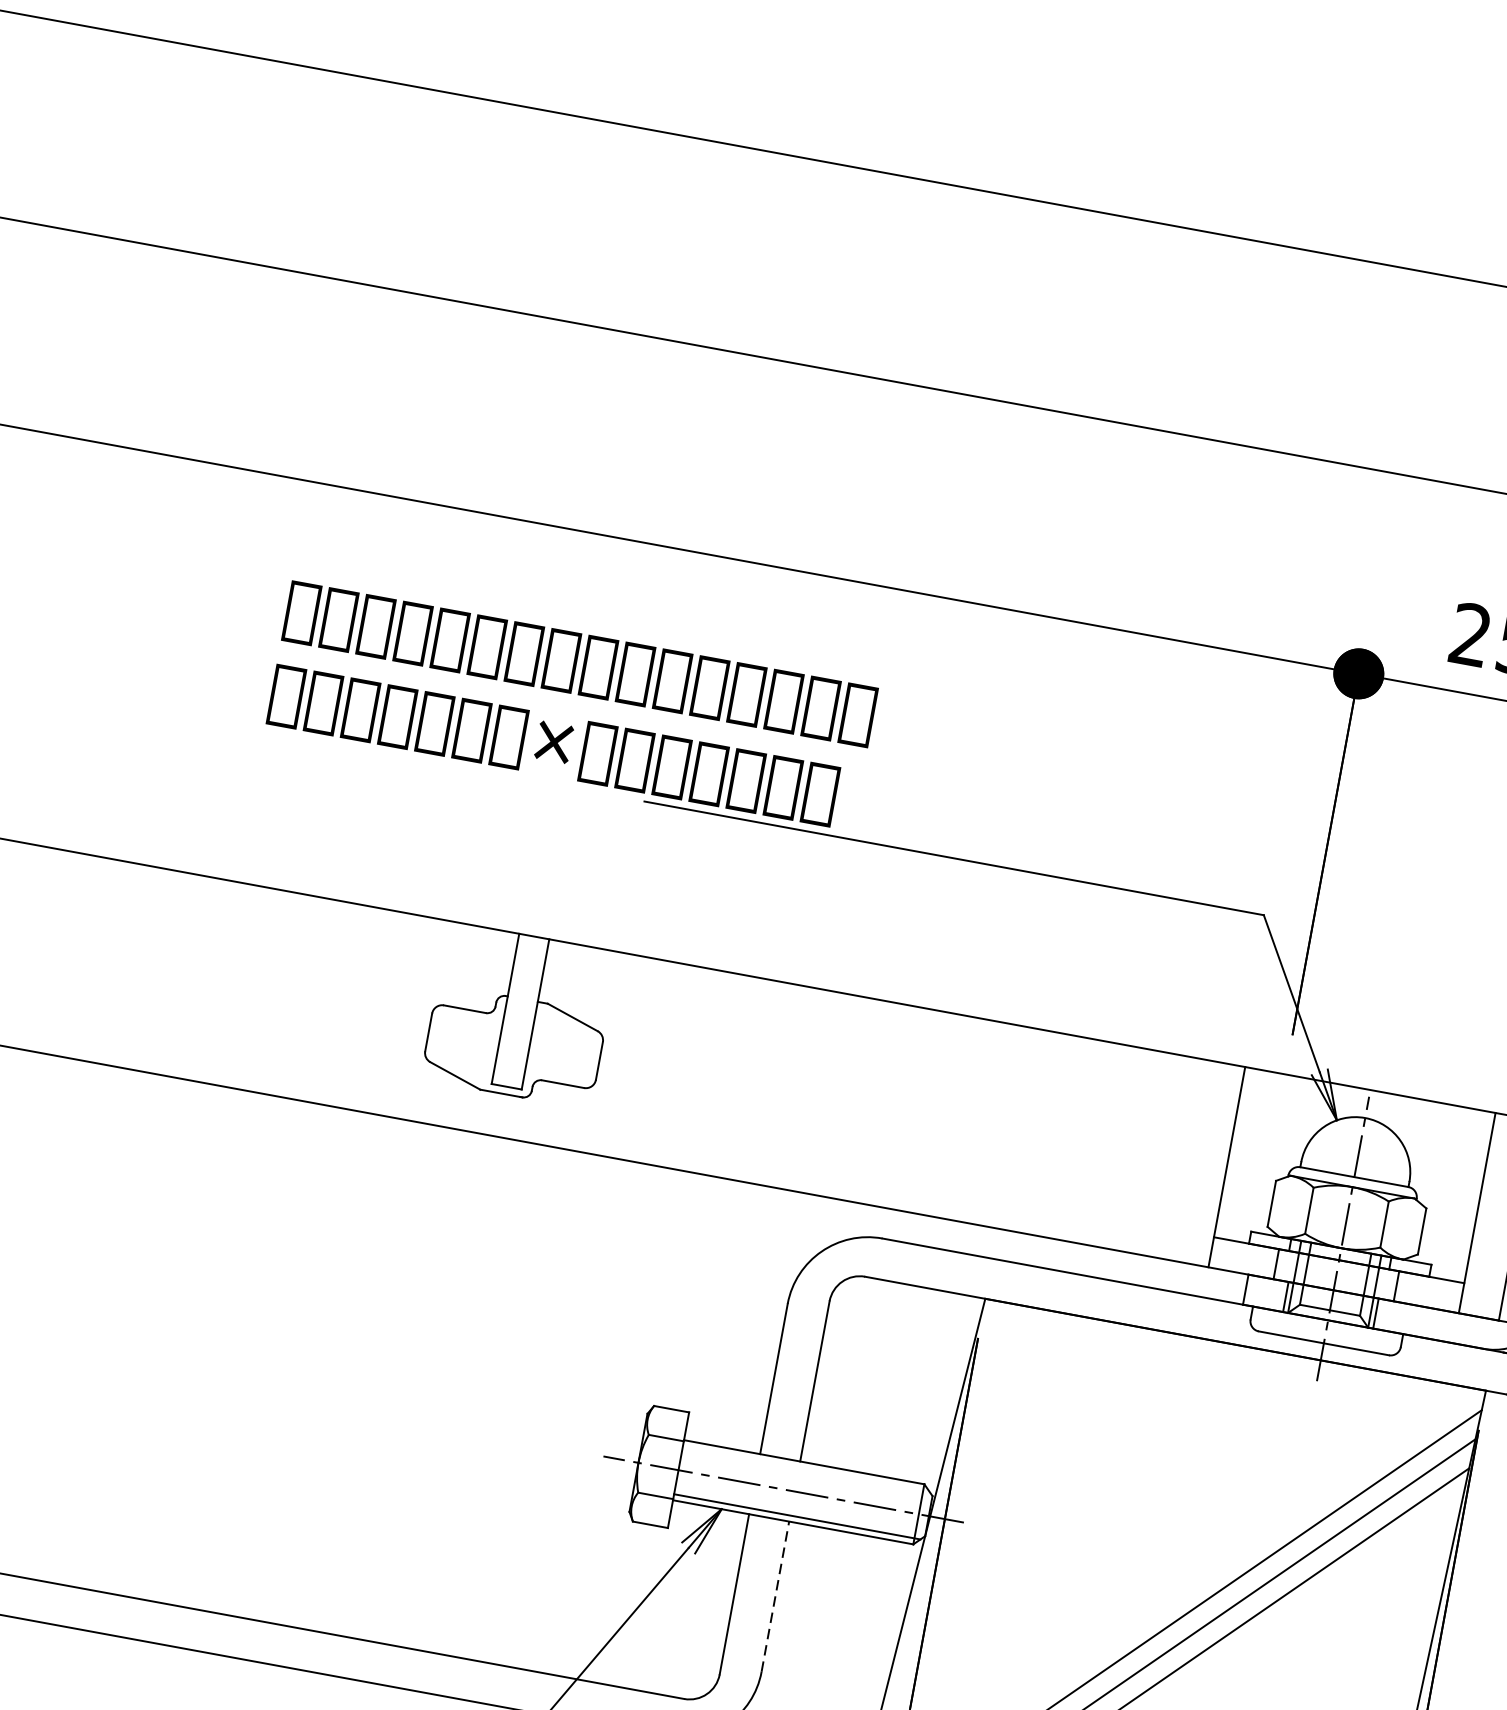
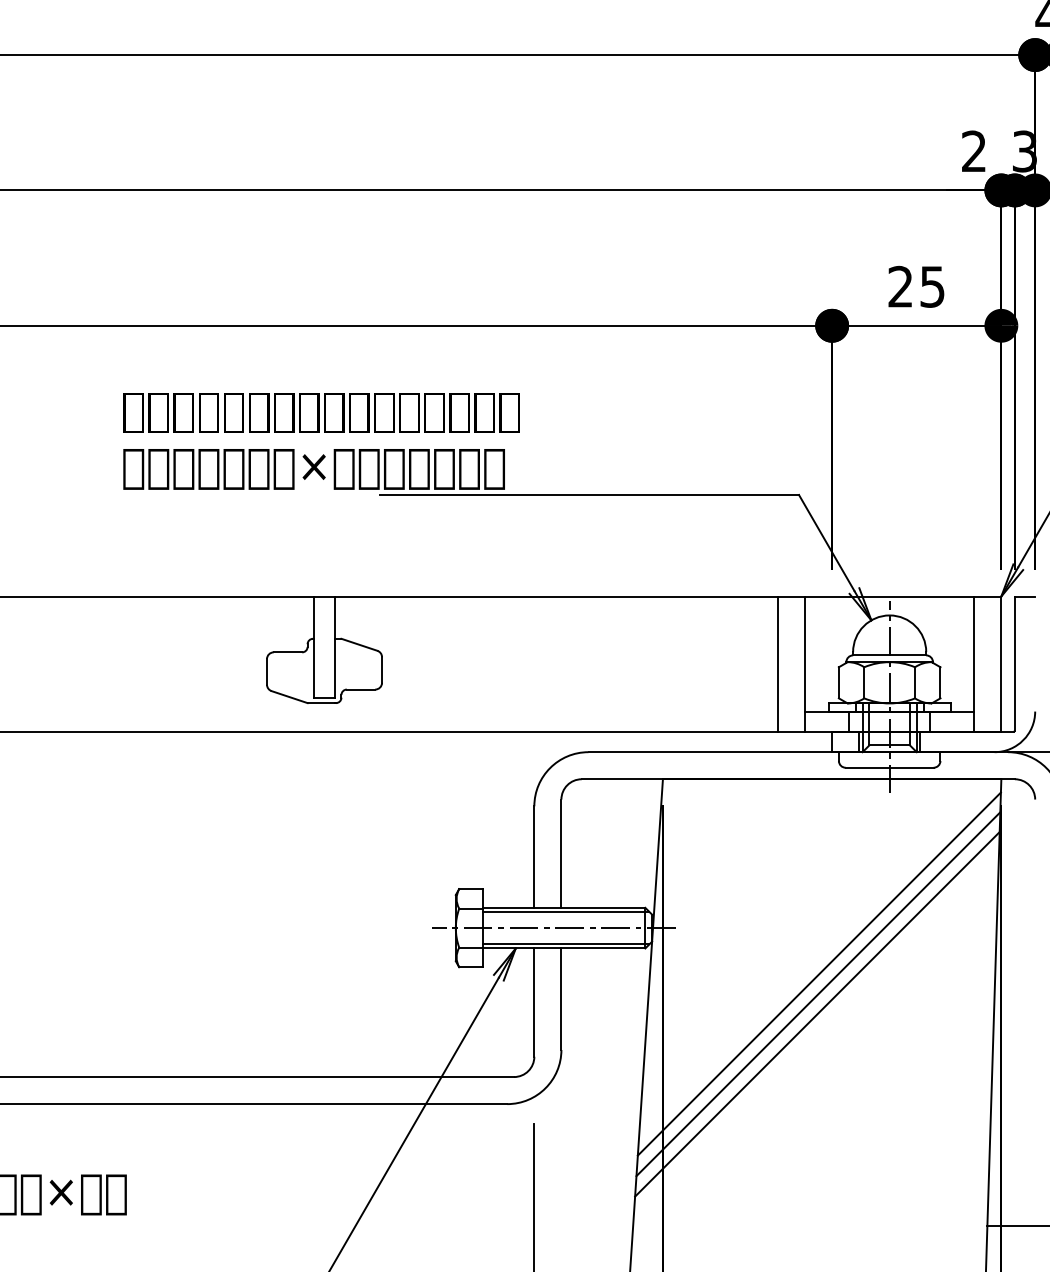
line: (1187, 1158) -> (778, 663), added
line: (805, 1468) -> (565, 911), added
line: (775, 1597) -> (561, 999), dashed -> solid

